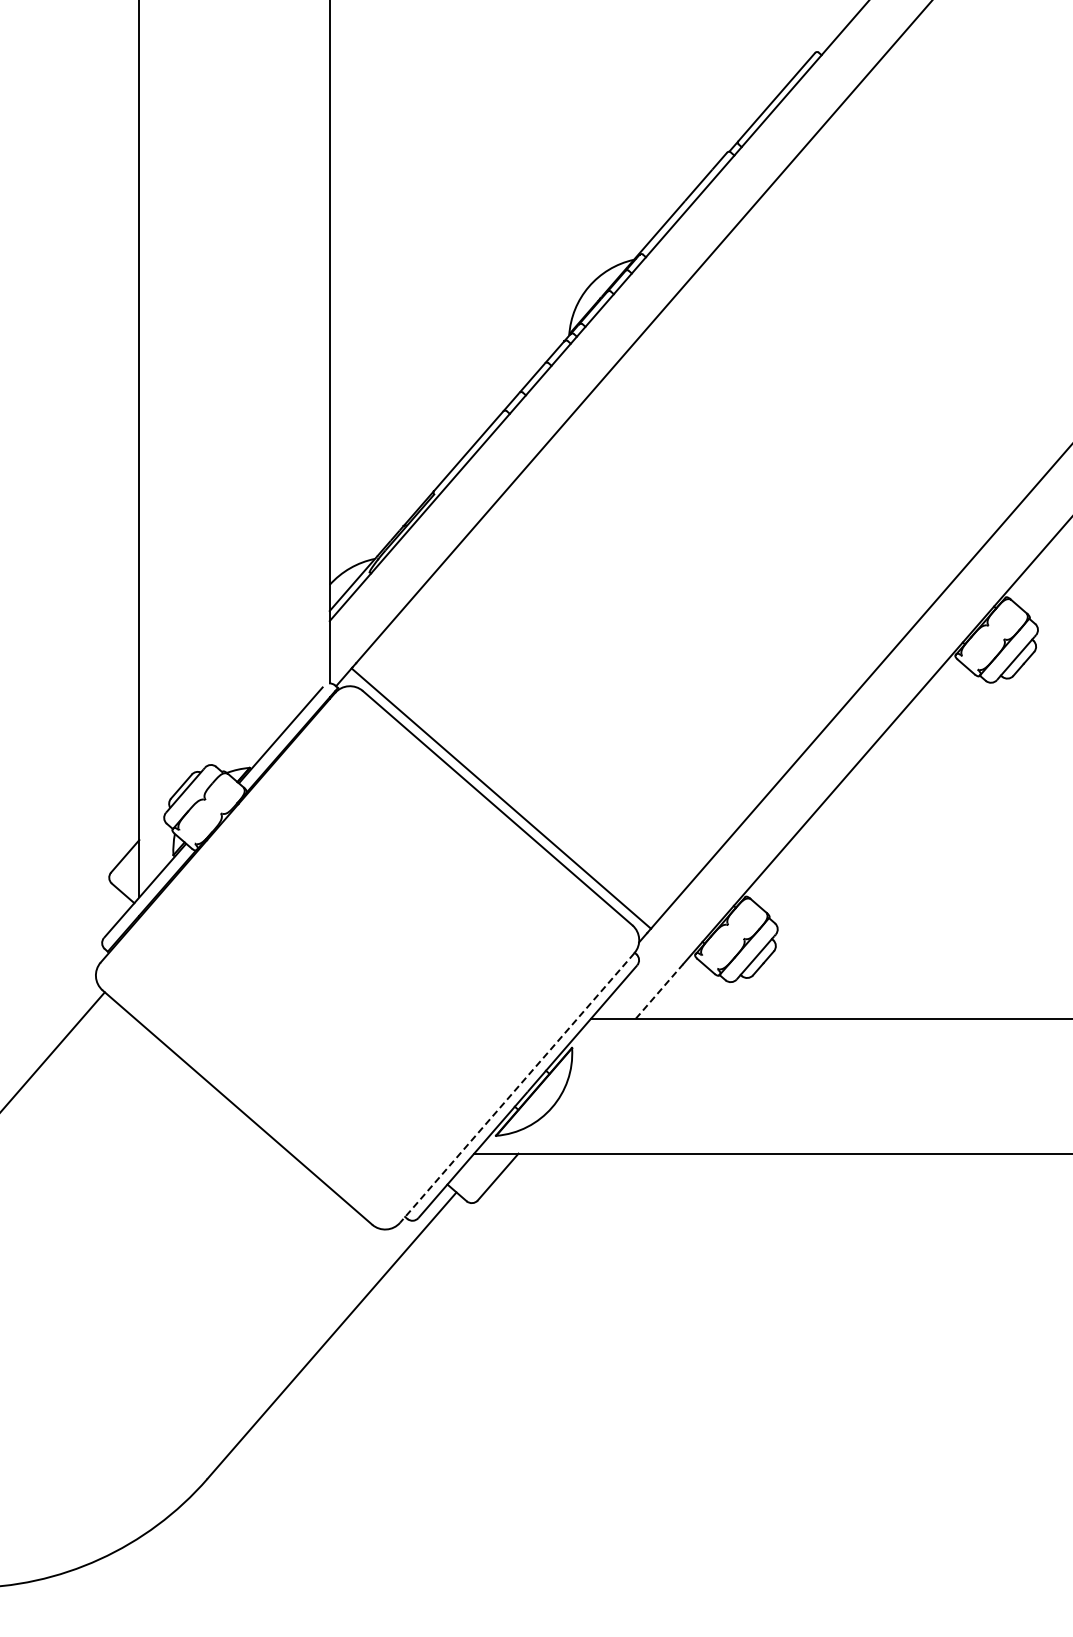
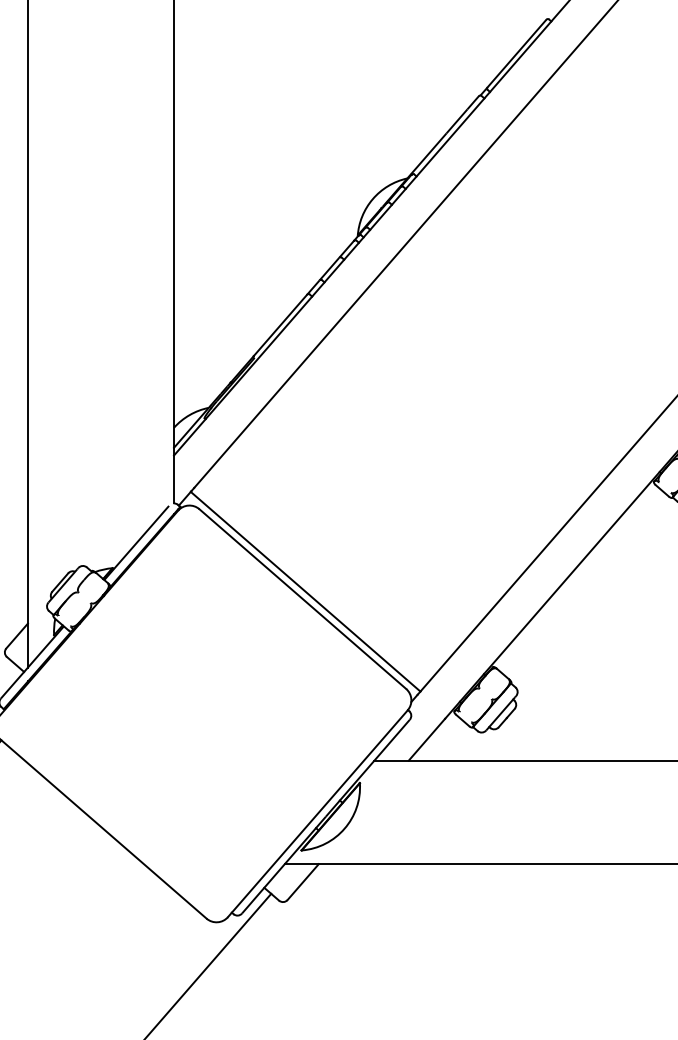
line: (659, 991) -> (426, 739), dashed -> solid
line: (517, 1087) -> (318, 813), dashed -> solid

